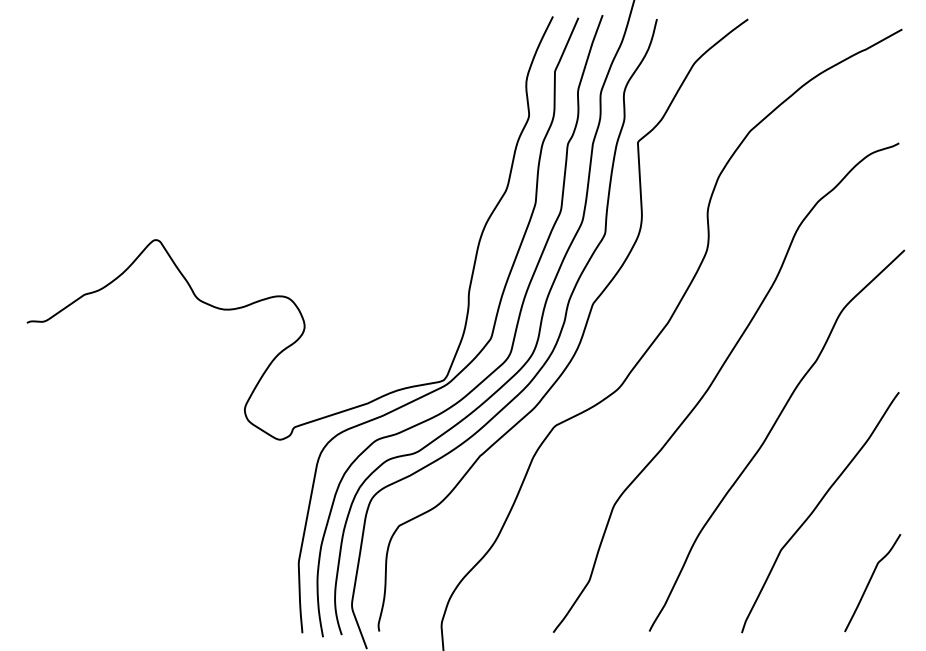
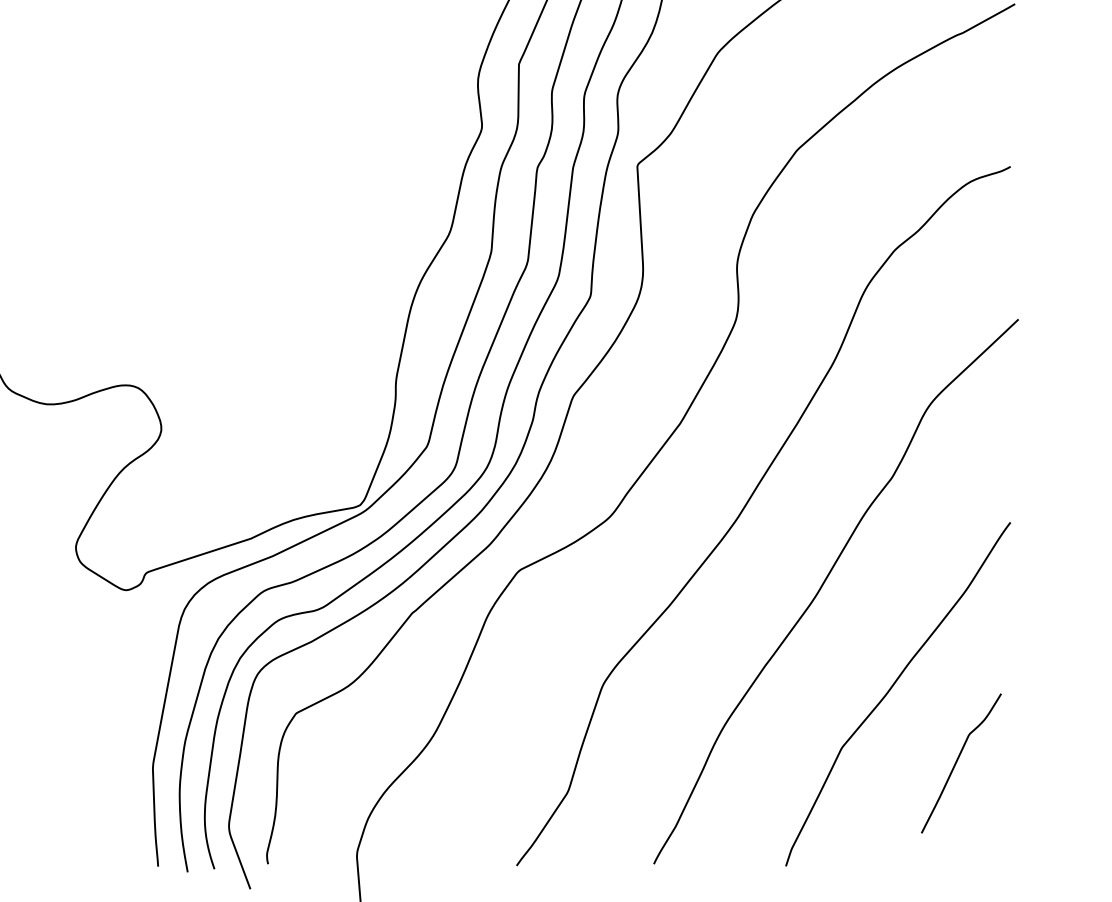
curve: (870, 581) -> (958, 761), moved

